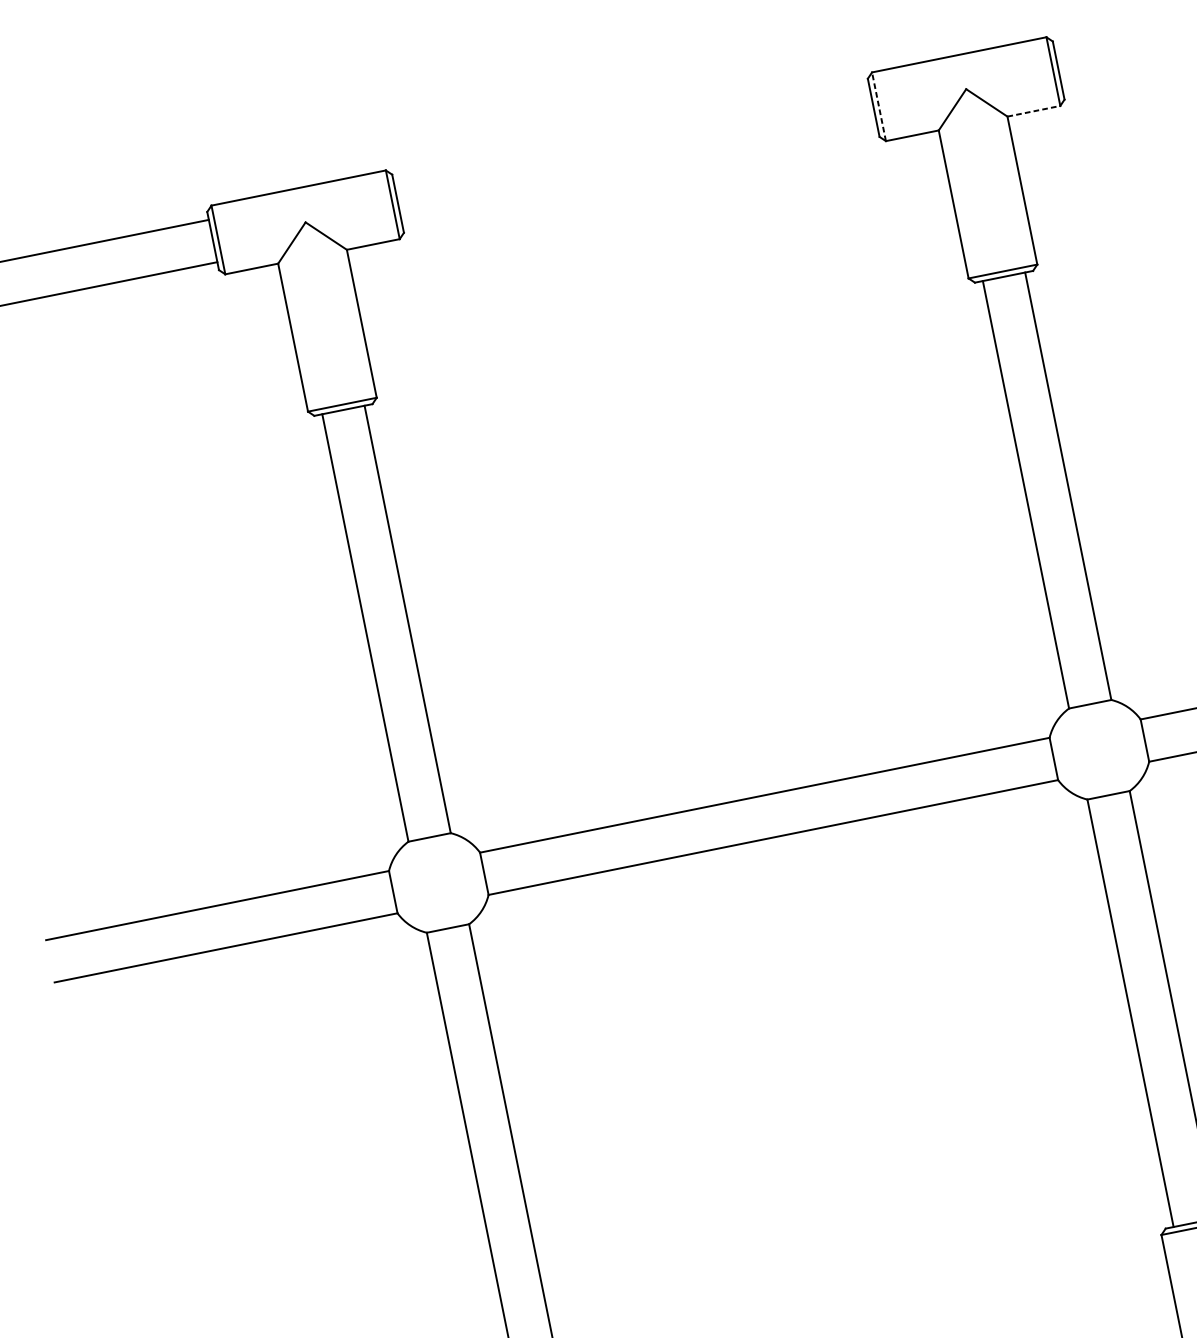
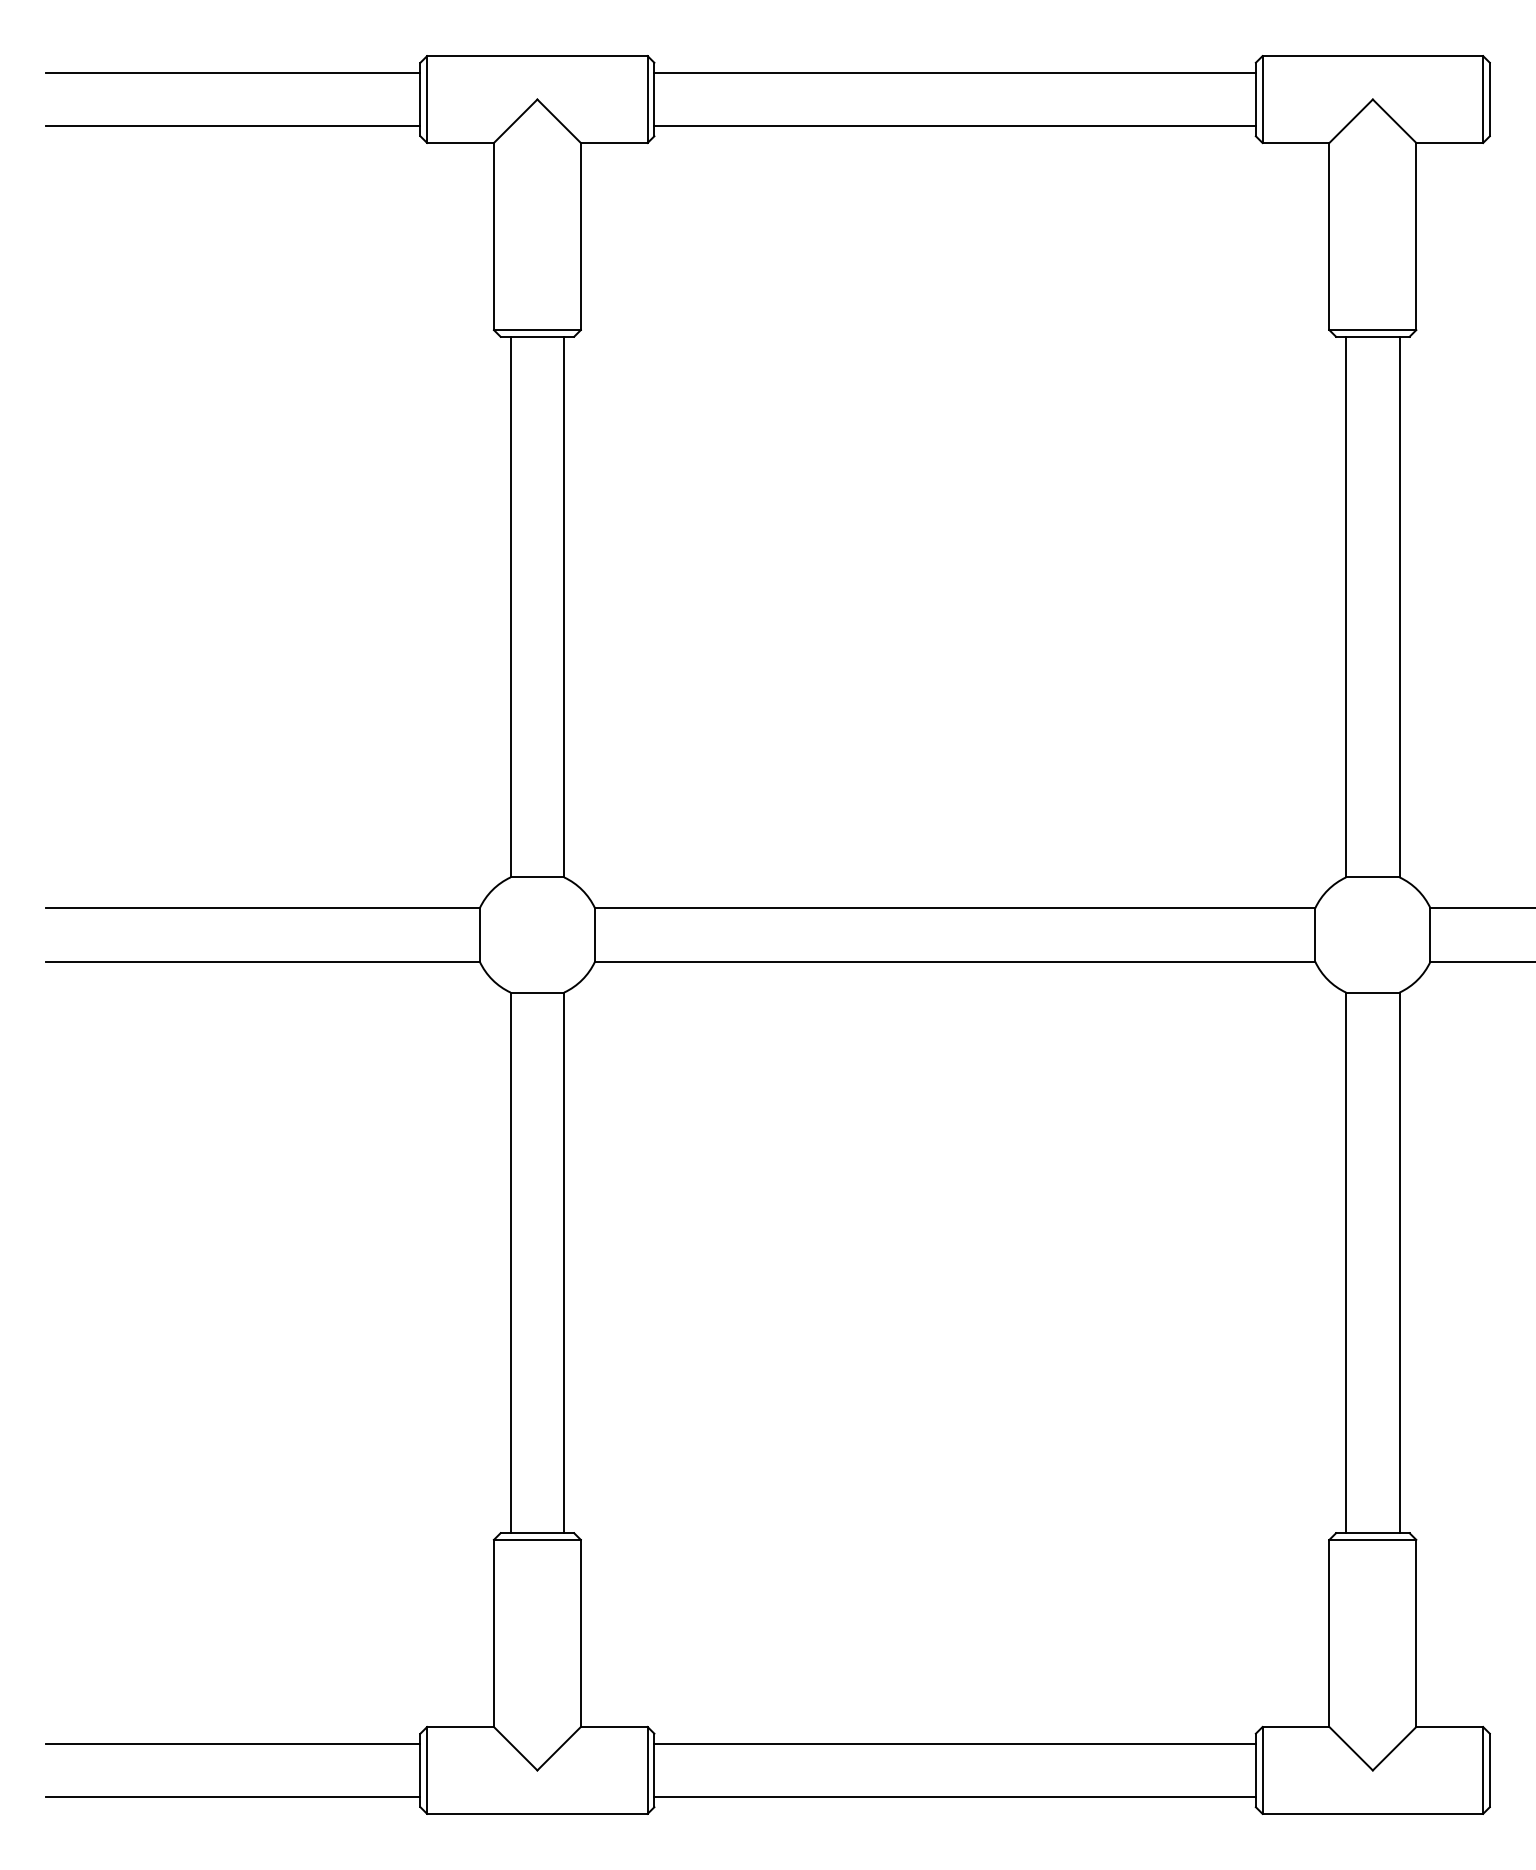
line: (878, 106) -> (1262, 99), dashed -> solid
line: (1034, 110) -> (1450, 142), dashed -> solid
line: (631, 134) -> (954, 72), added
line: (639, 177) -> (954, 126), added

